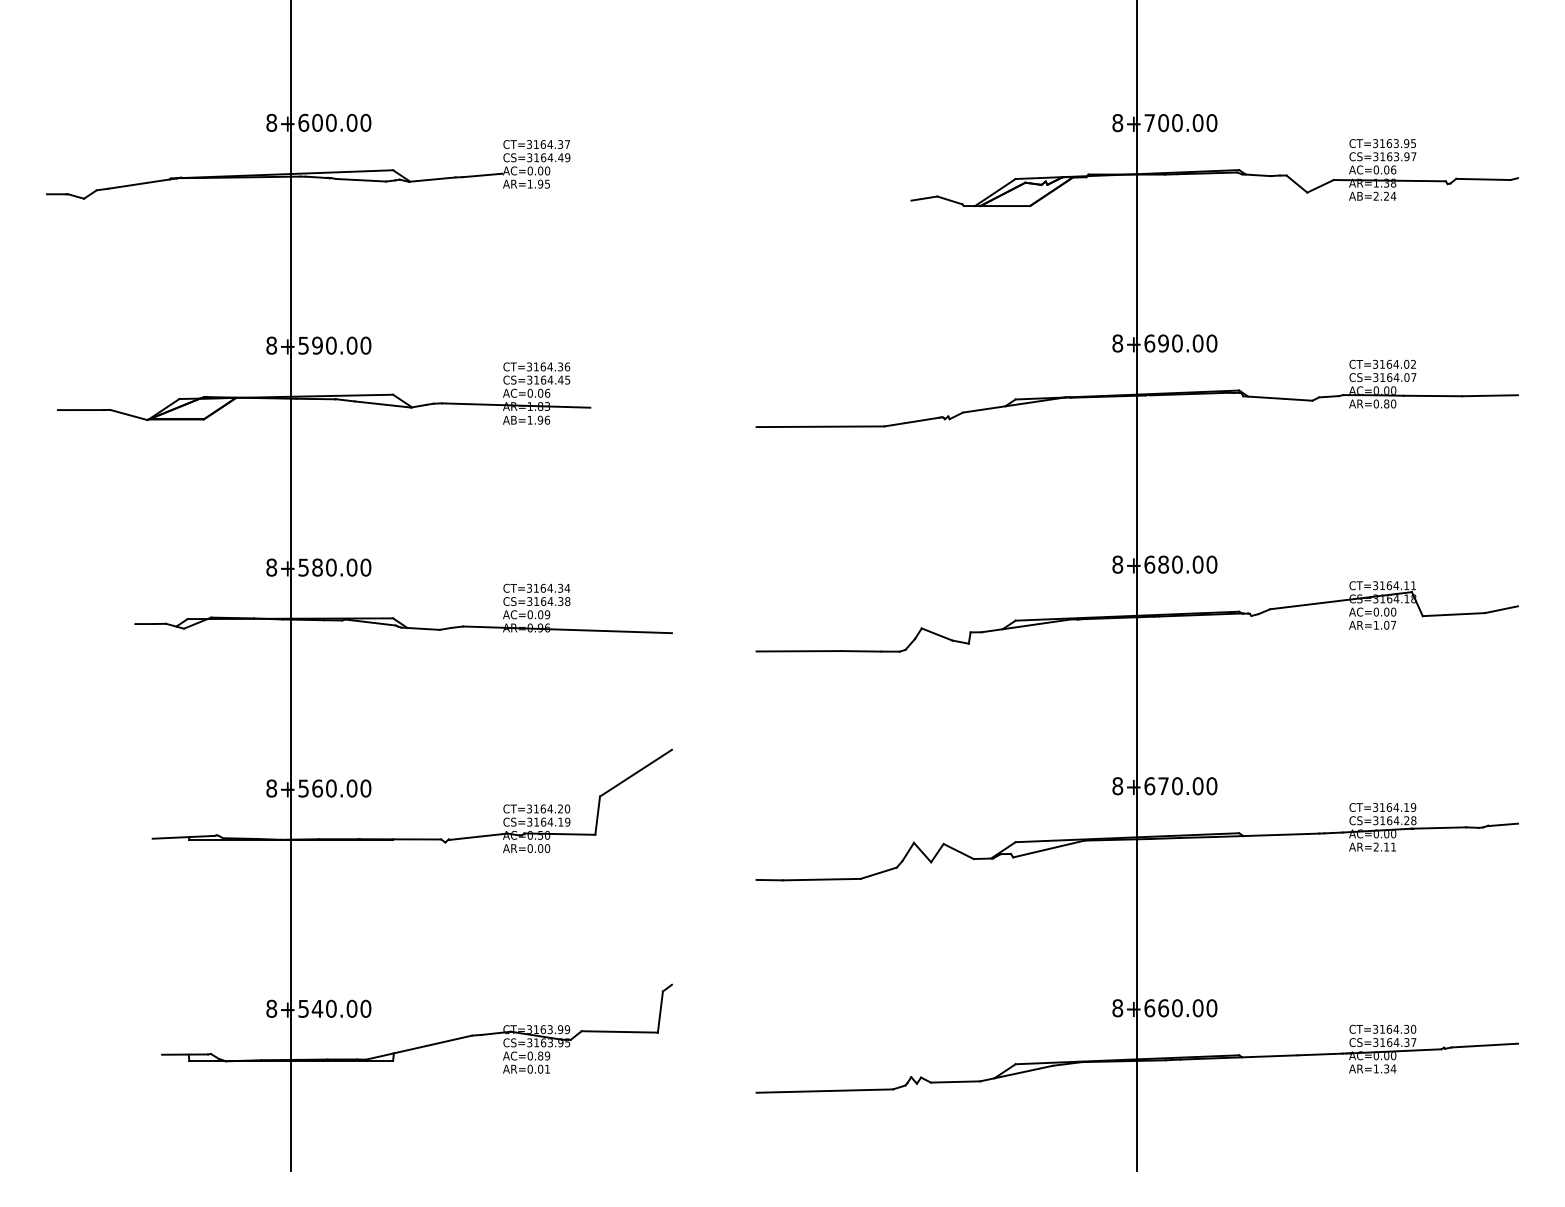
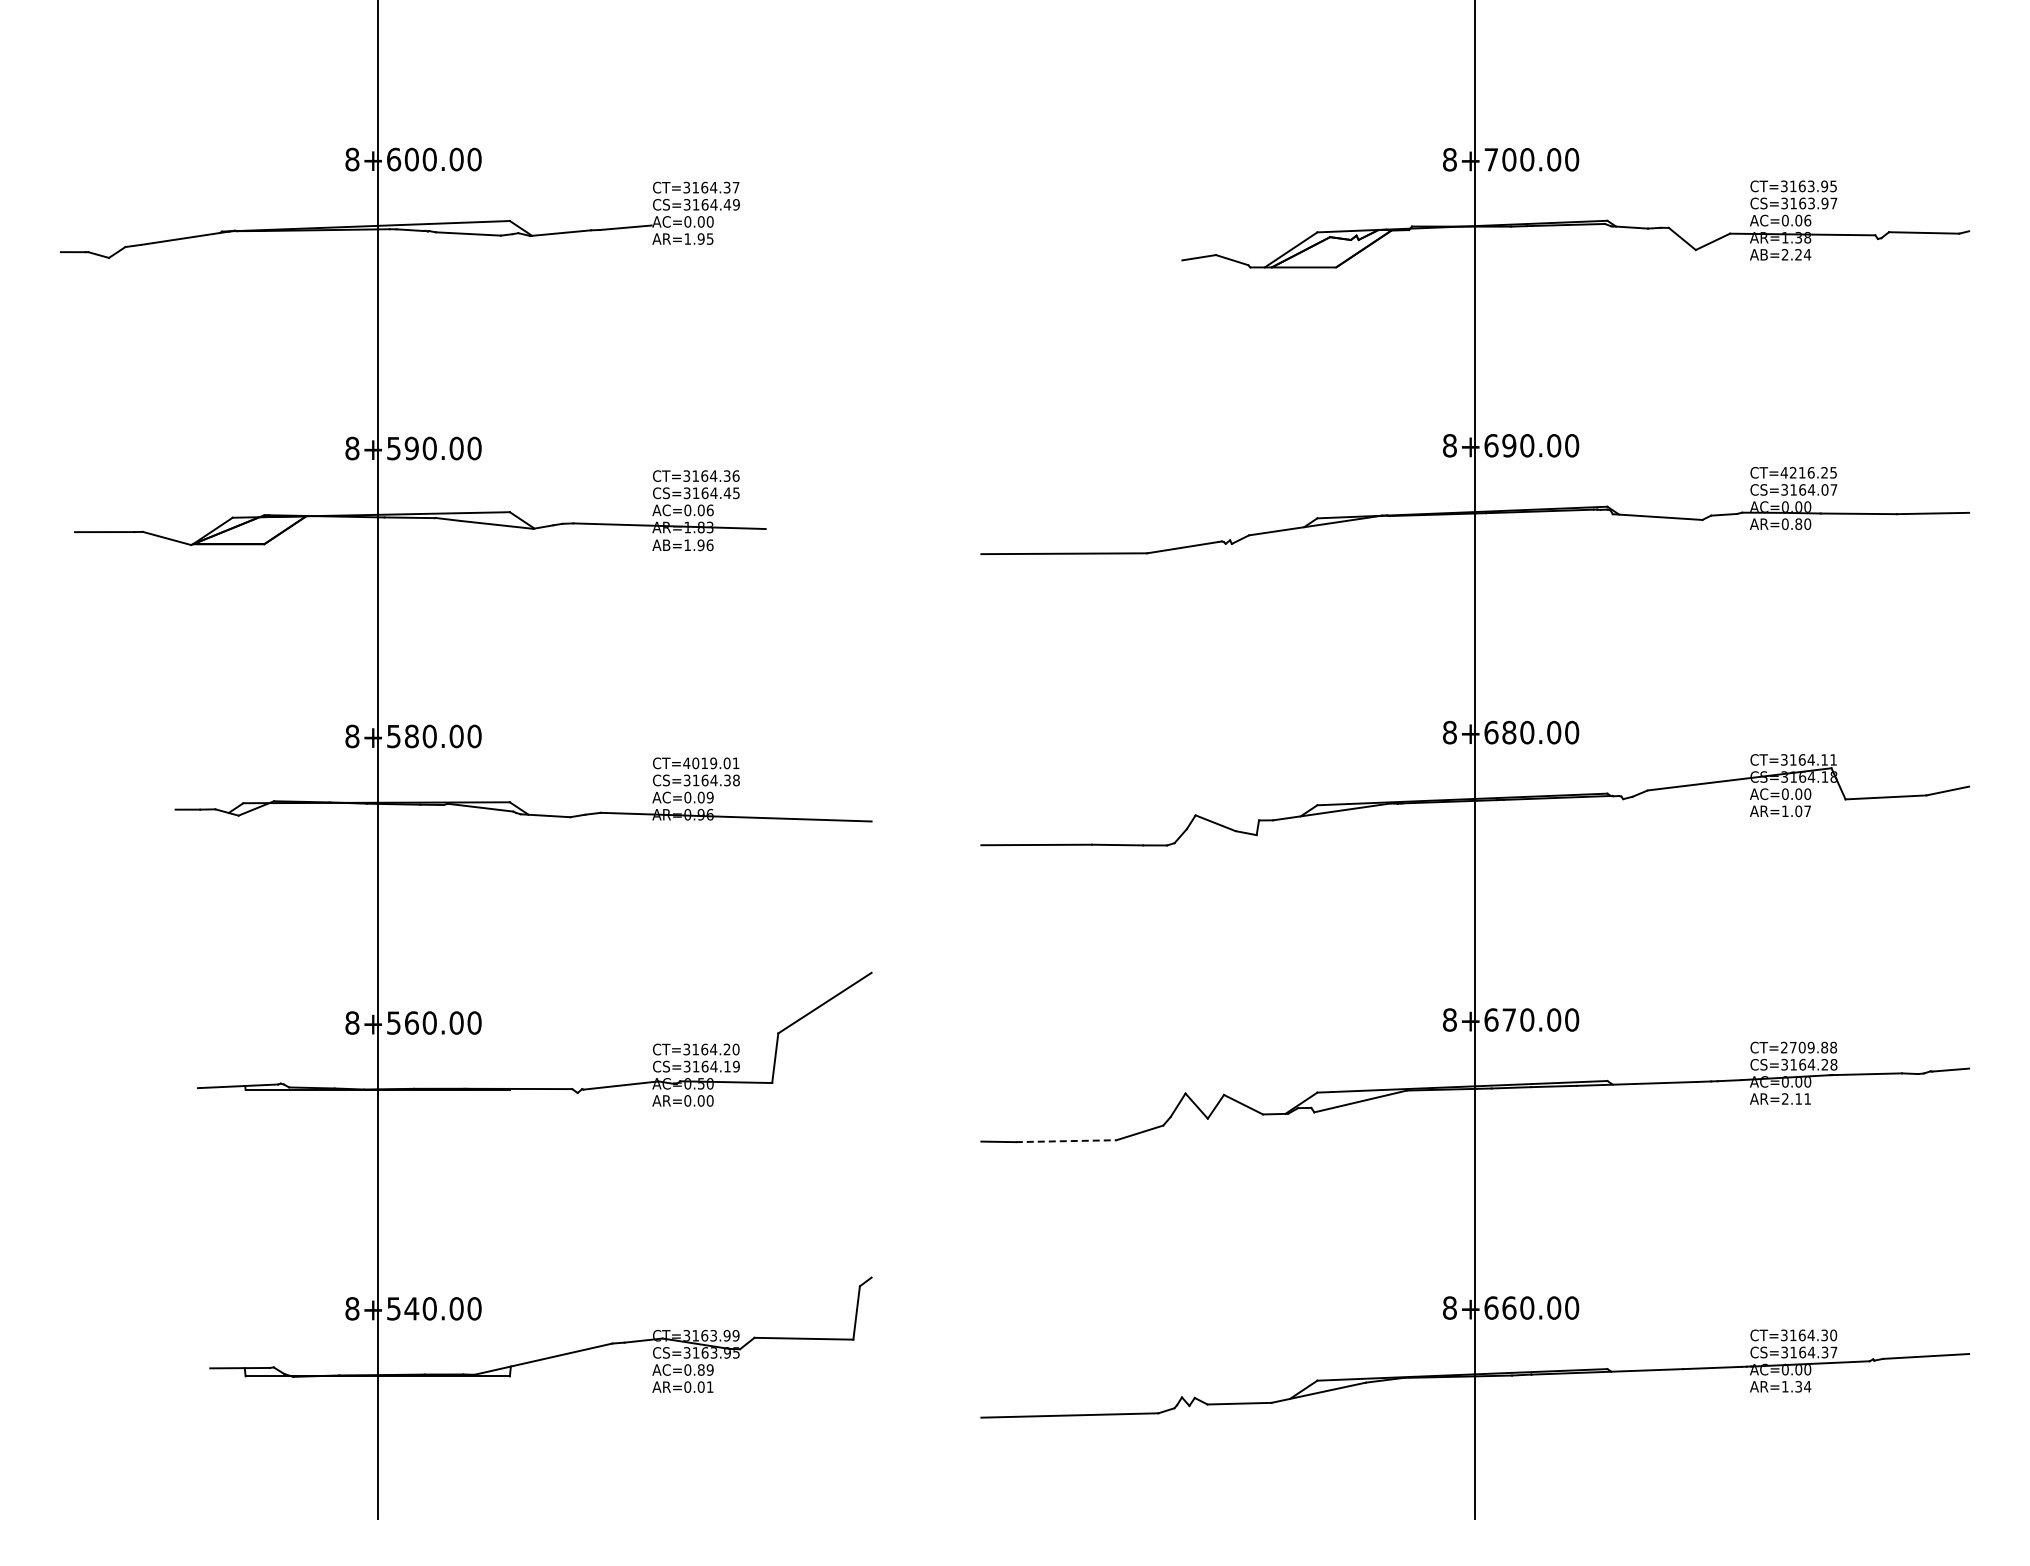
text: (1394, 364) -> (1808, 472), CT=3164.02 -> CT=4216.25
text: (548, 588) -> (711, 763), CT=3164.34 -> CT=4019.01
text: (1394, 807) -> (1809, 1047), CT=3164.19 -> CT=2709.88
line: (822, 879) -> (1066, 1141), solid -> dashed

